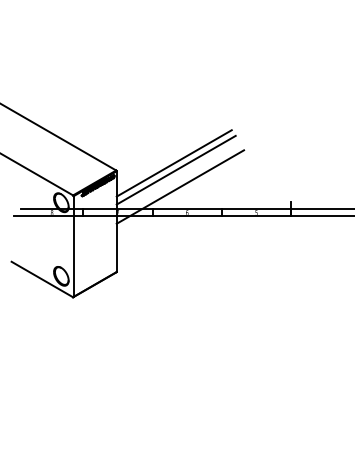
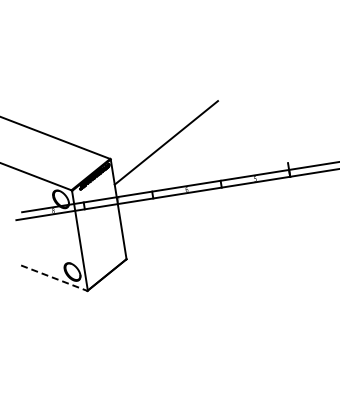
line: (175, 169) -> (168, 148), removed
line: (180, 186) -> (176, 164), removed
line: (42, 279) -> (54, 278), solid -> dashed

